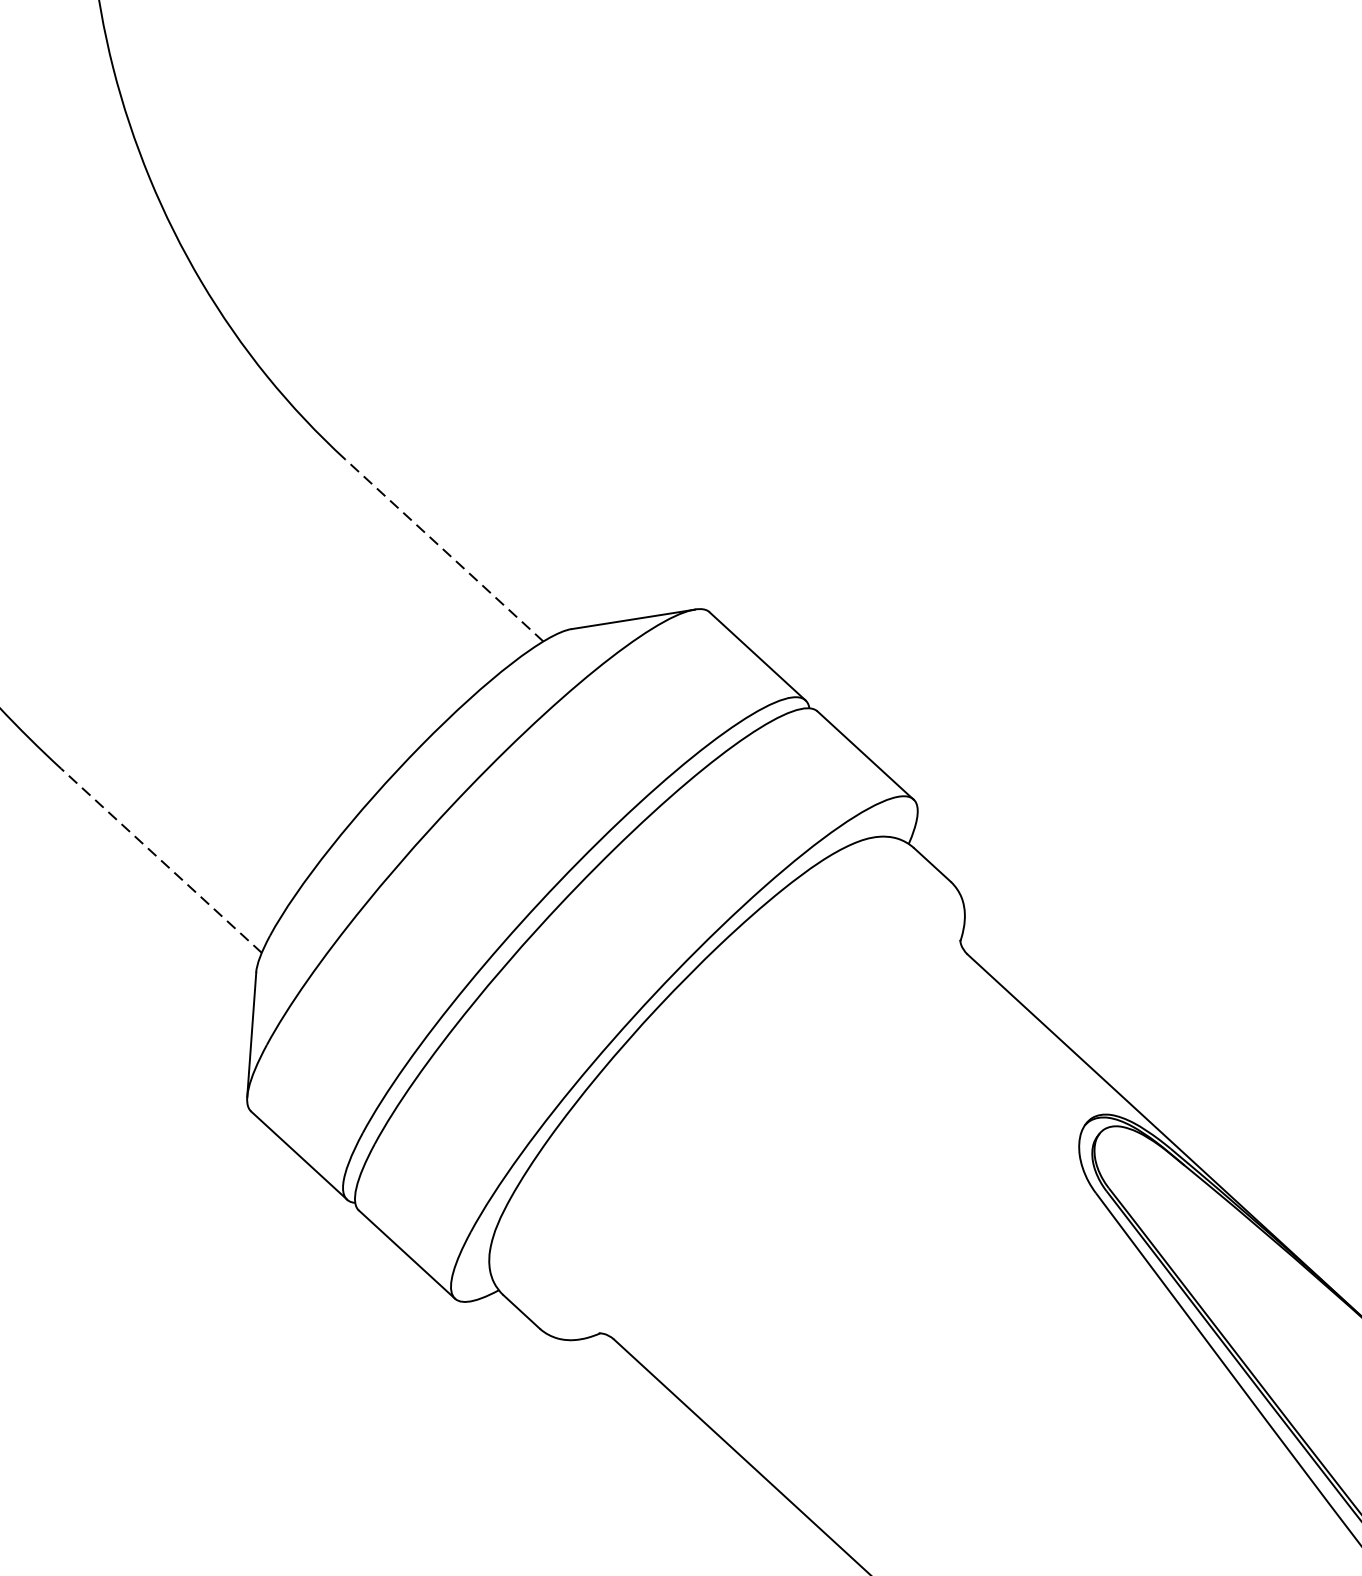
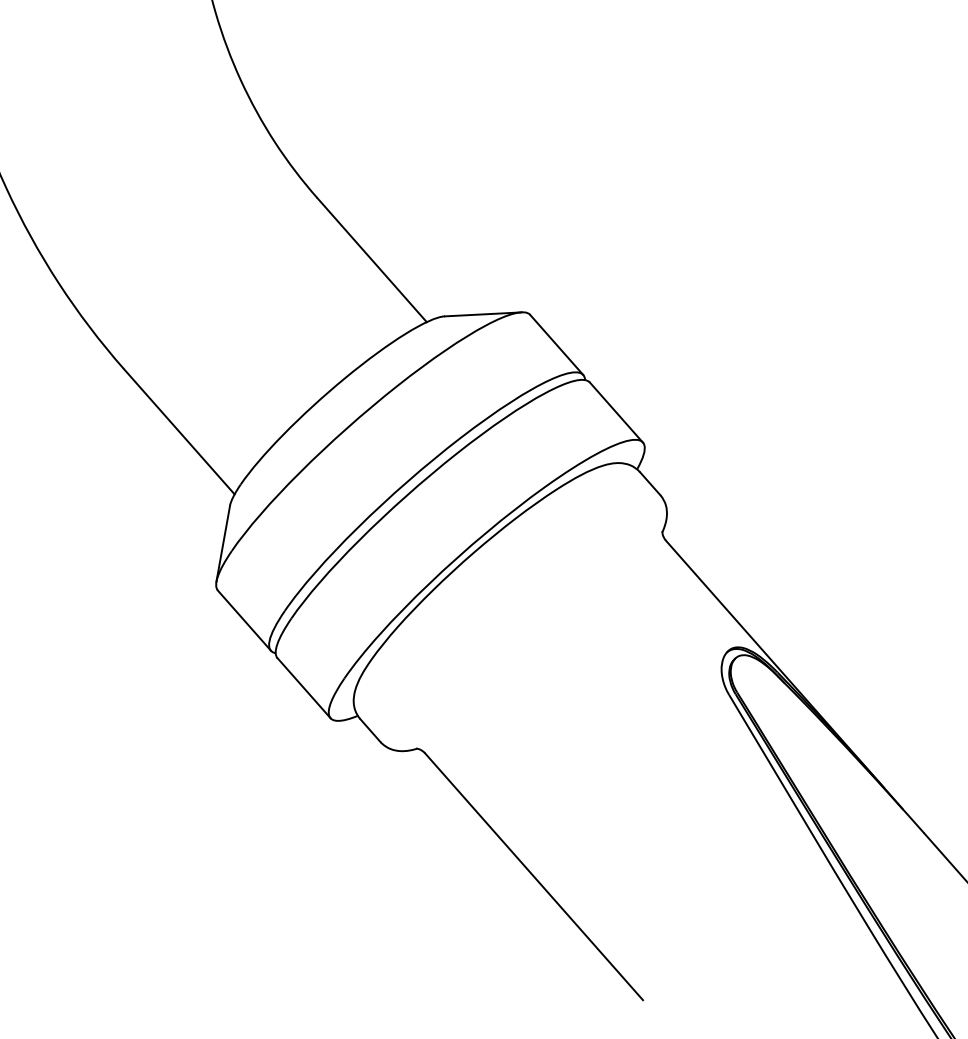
line: (445, 550) -> (372, 260), dashed -> solid
line: (161, 860) -> (179, 431), dashed -> solid

